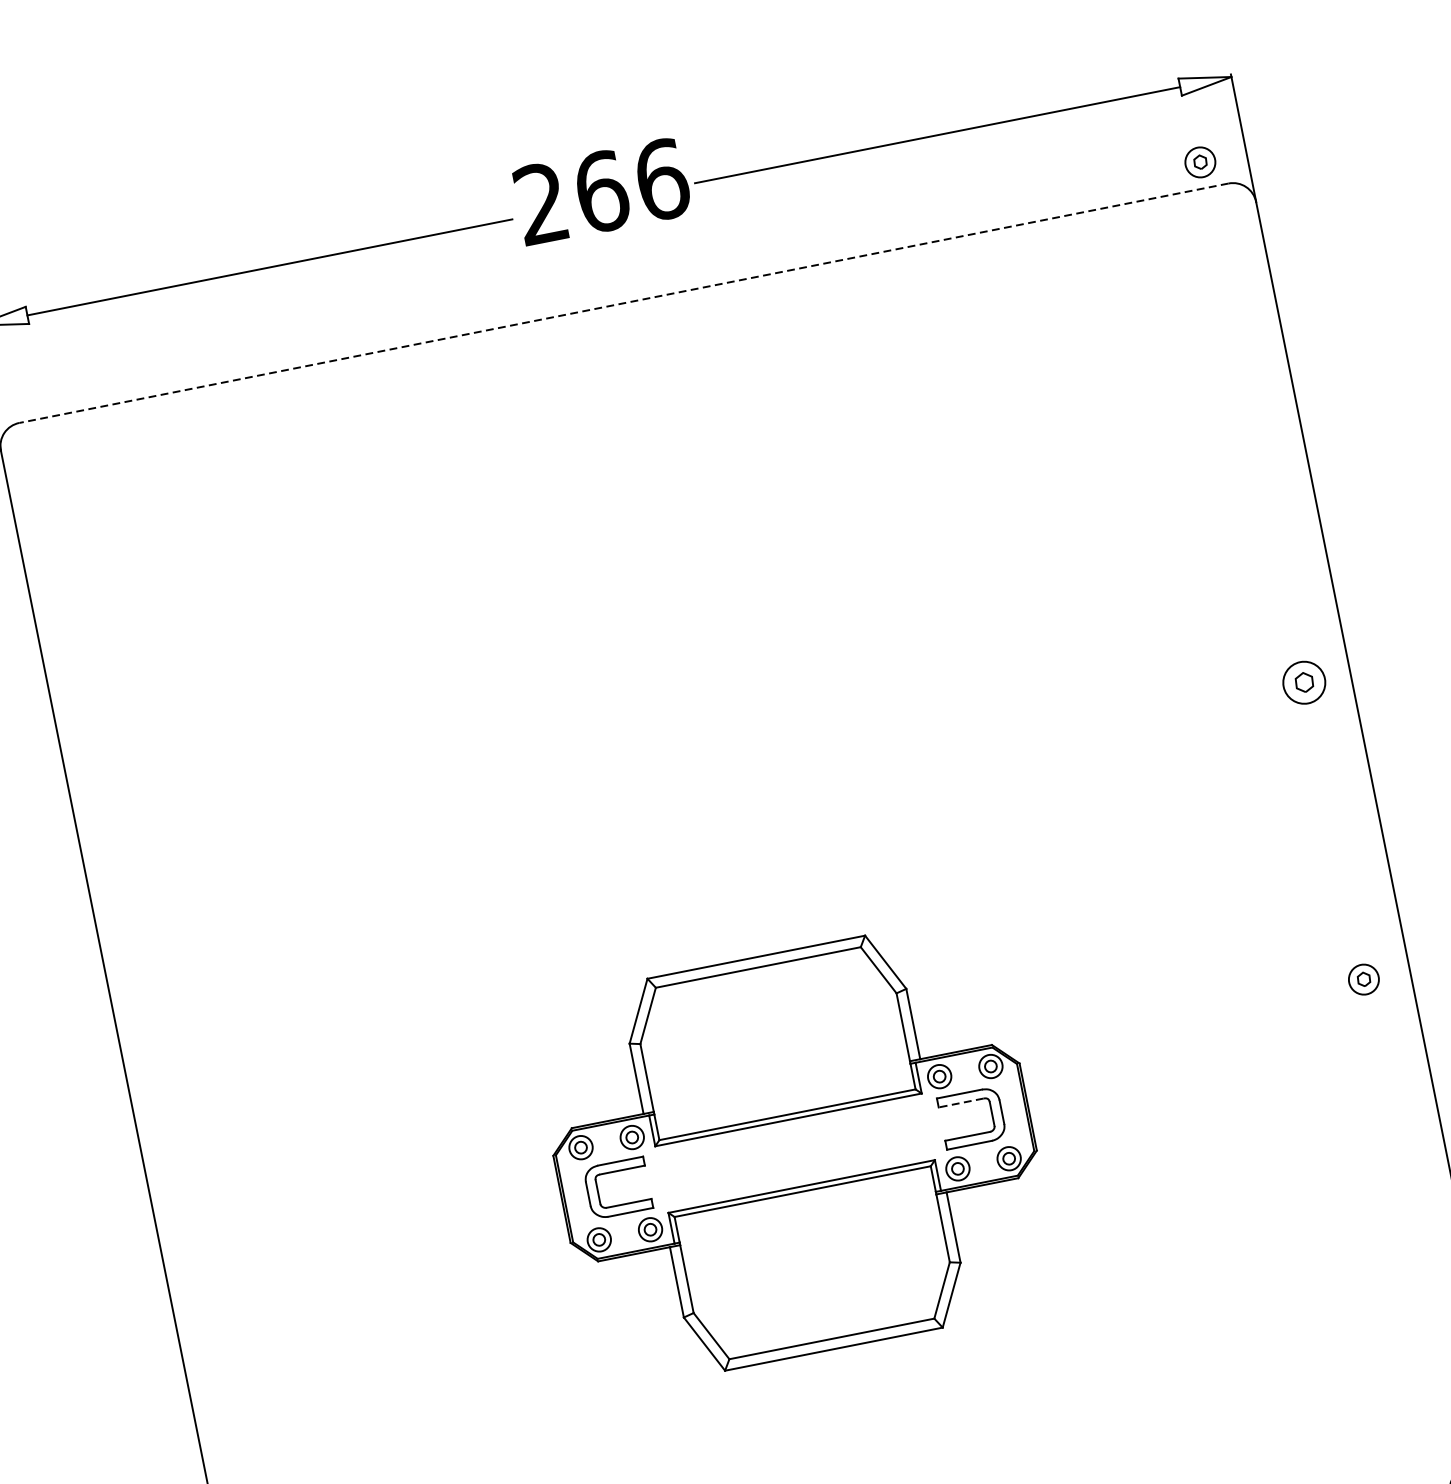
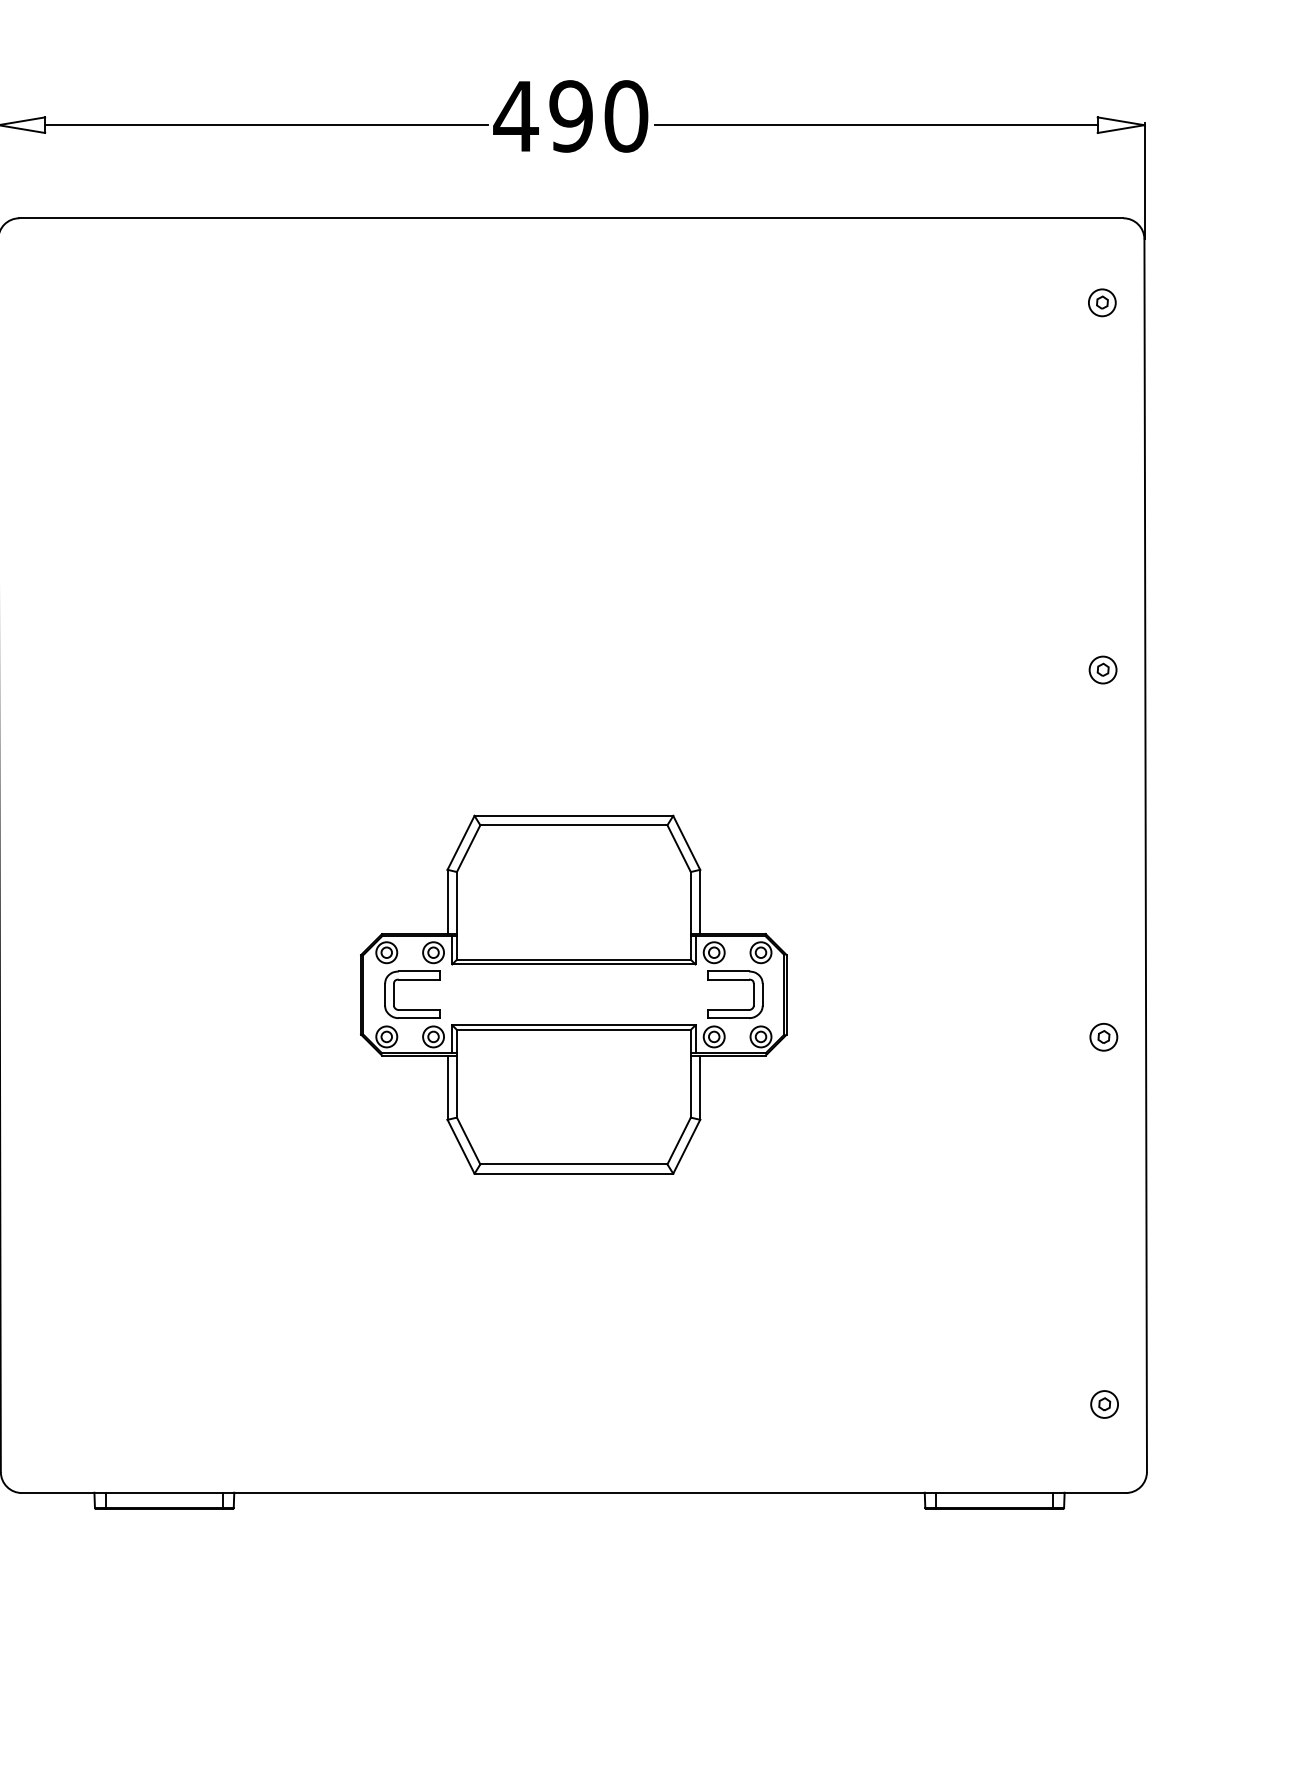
part: (1200, 162) -> (1102, 302), moved
text: (600, 191) -> (570, 116), 266 -> 490
line: (624, 303) -> (571, 218), dashed -> solid
part: (1303, 682) -> (1102, 669), size x0.71
part: (1363, 979) -> (1103, 1037), moved
line: (961, 1102) -> (728, 979), dashed -> solid

